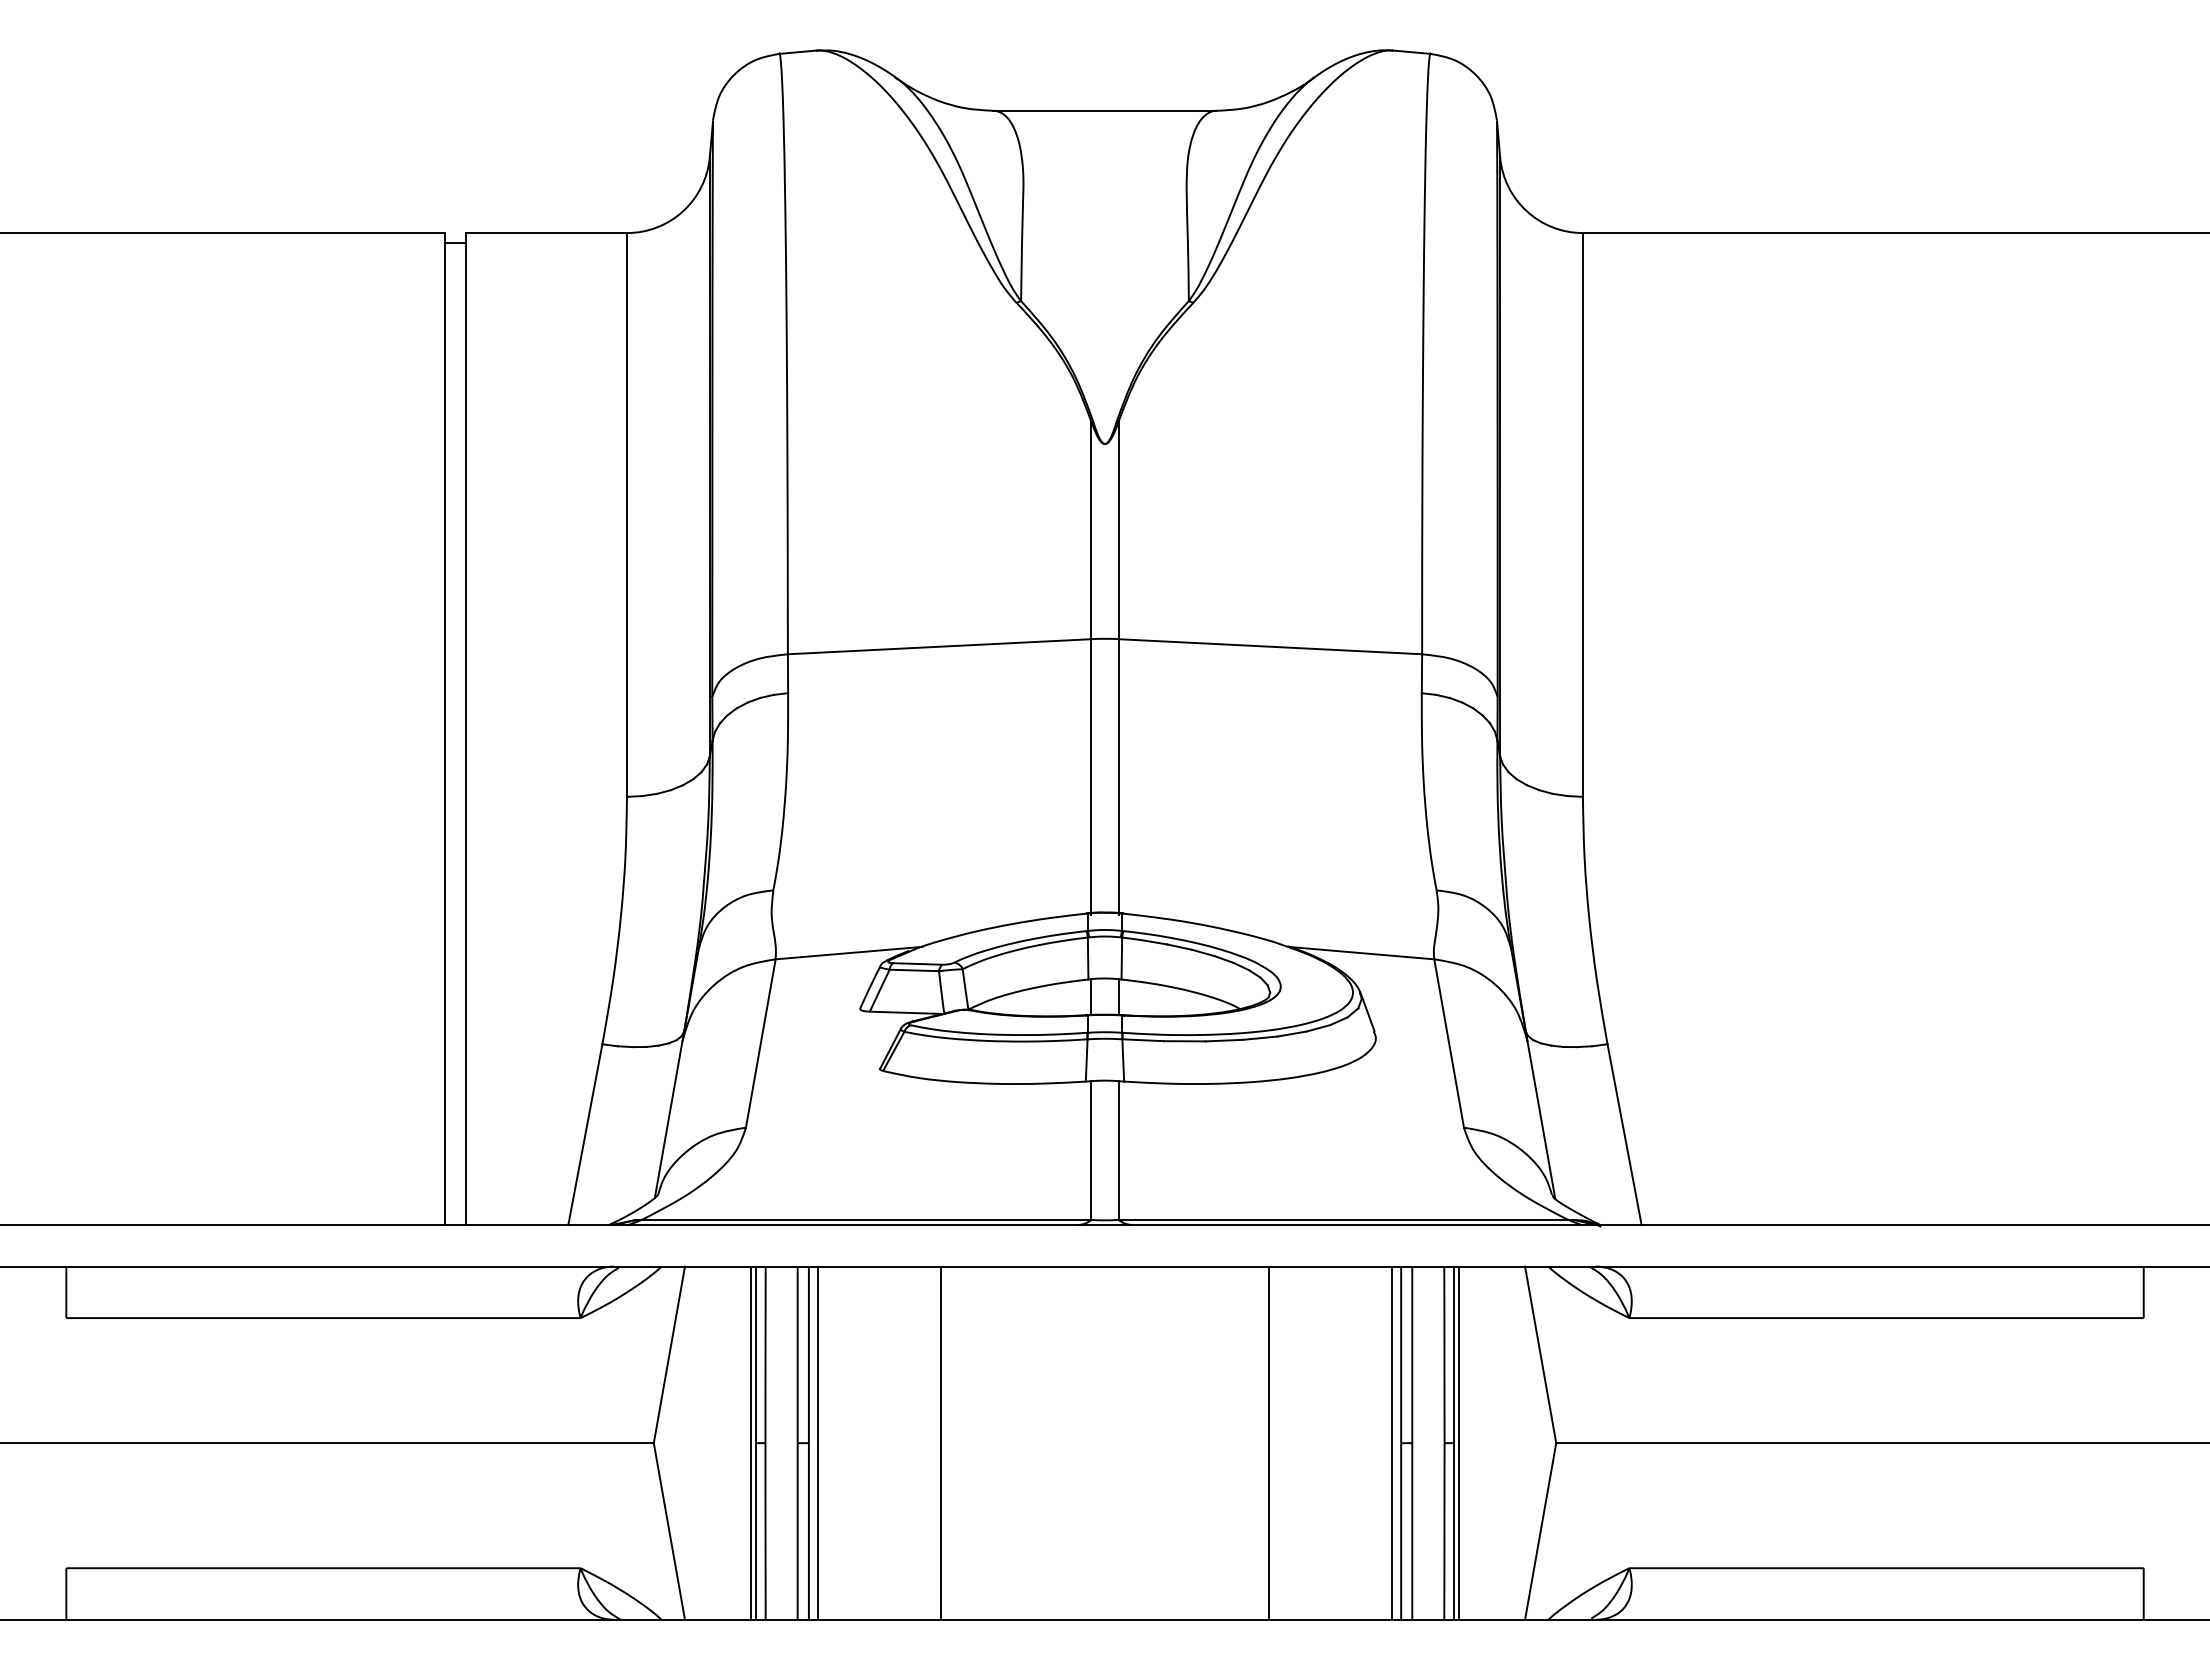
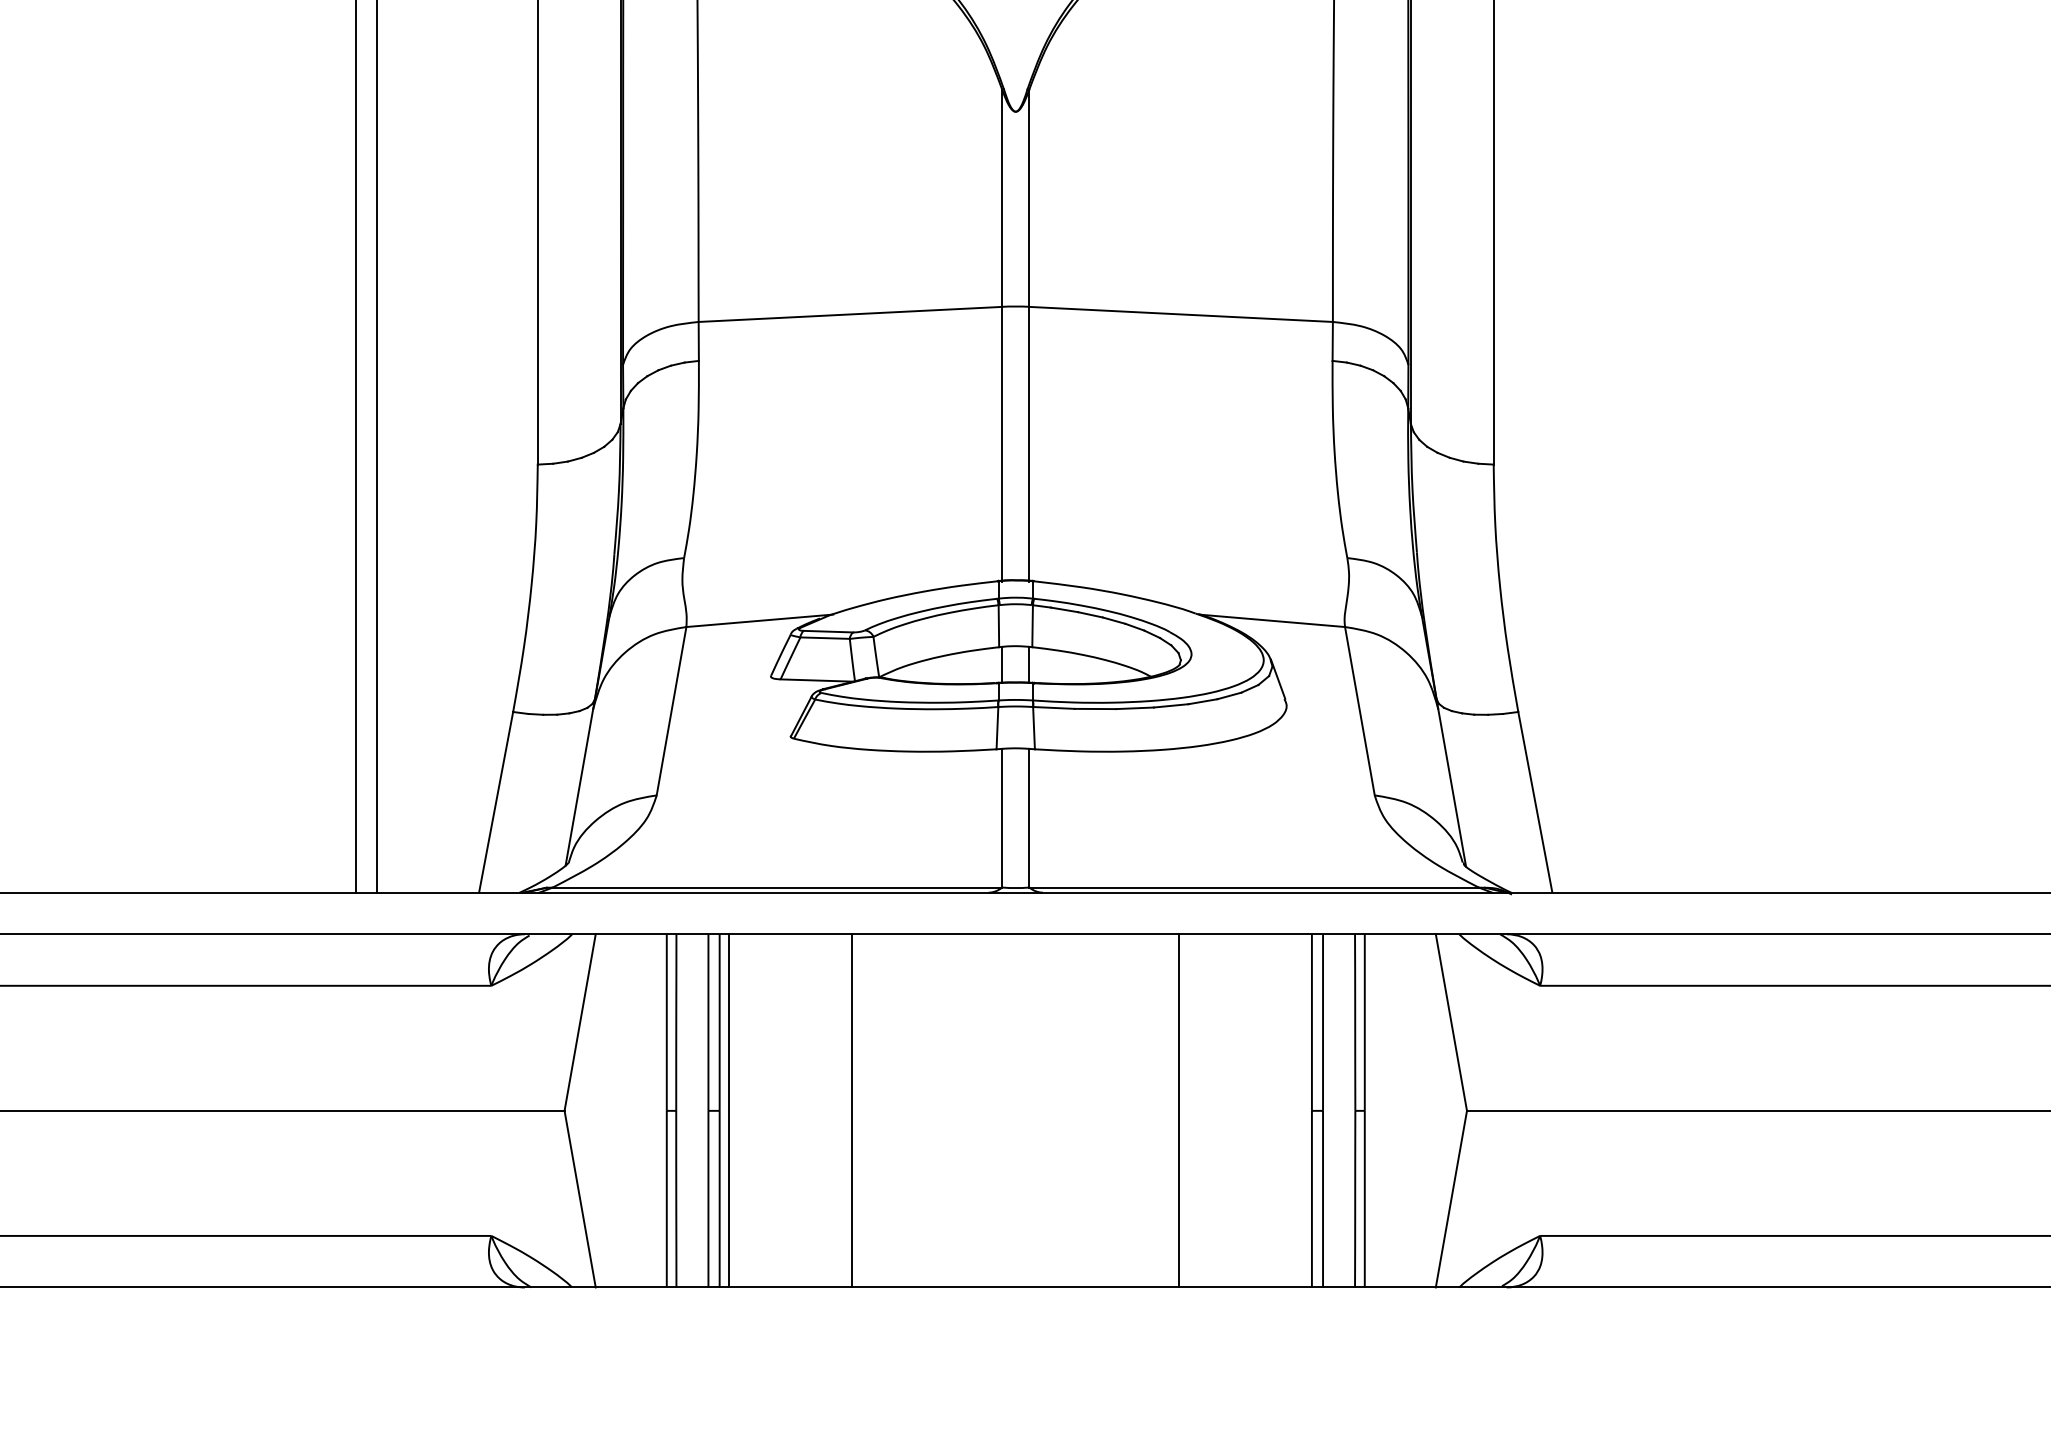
line: (751, 1442) -> (662, 1110), removed
line: (1391, 1442) -> (1302, 1110), removed
line: (1458, 1442) -> (1369, 1110), removed

